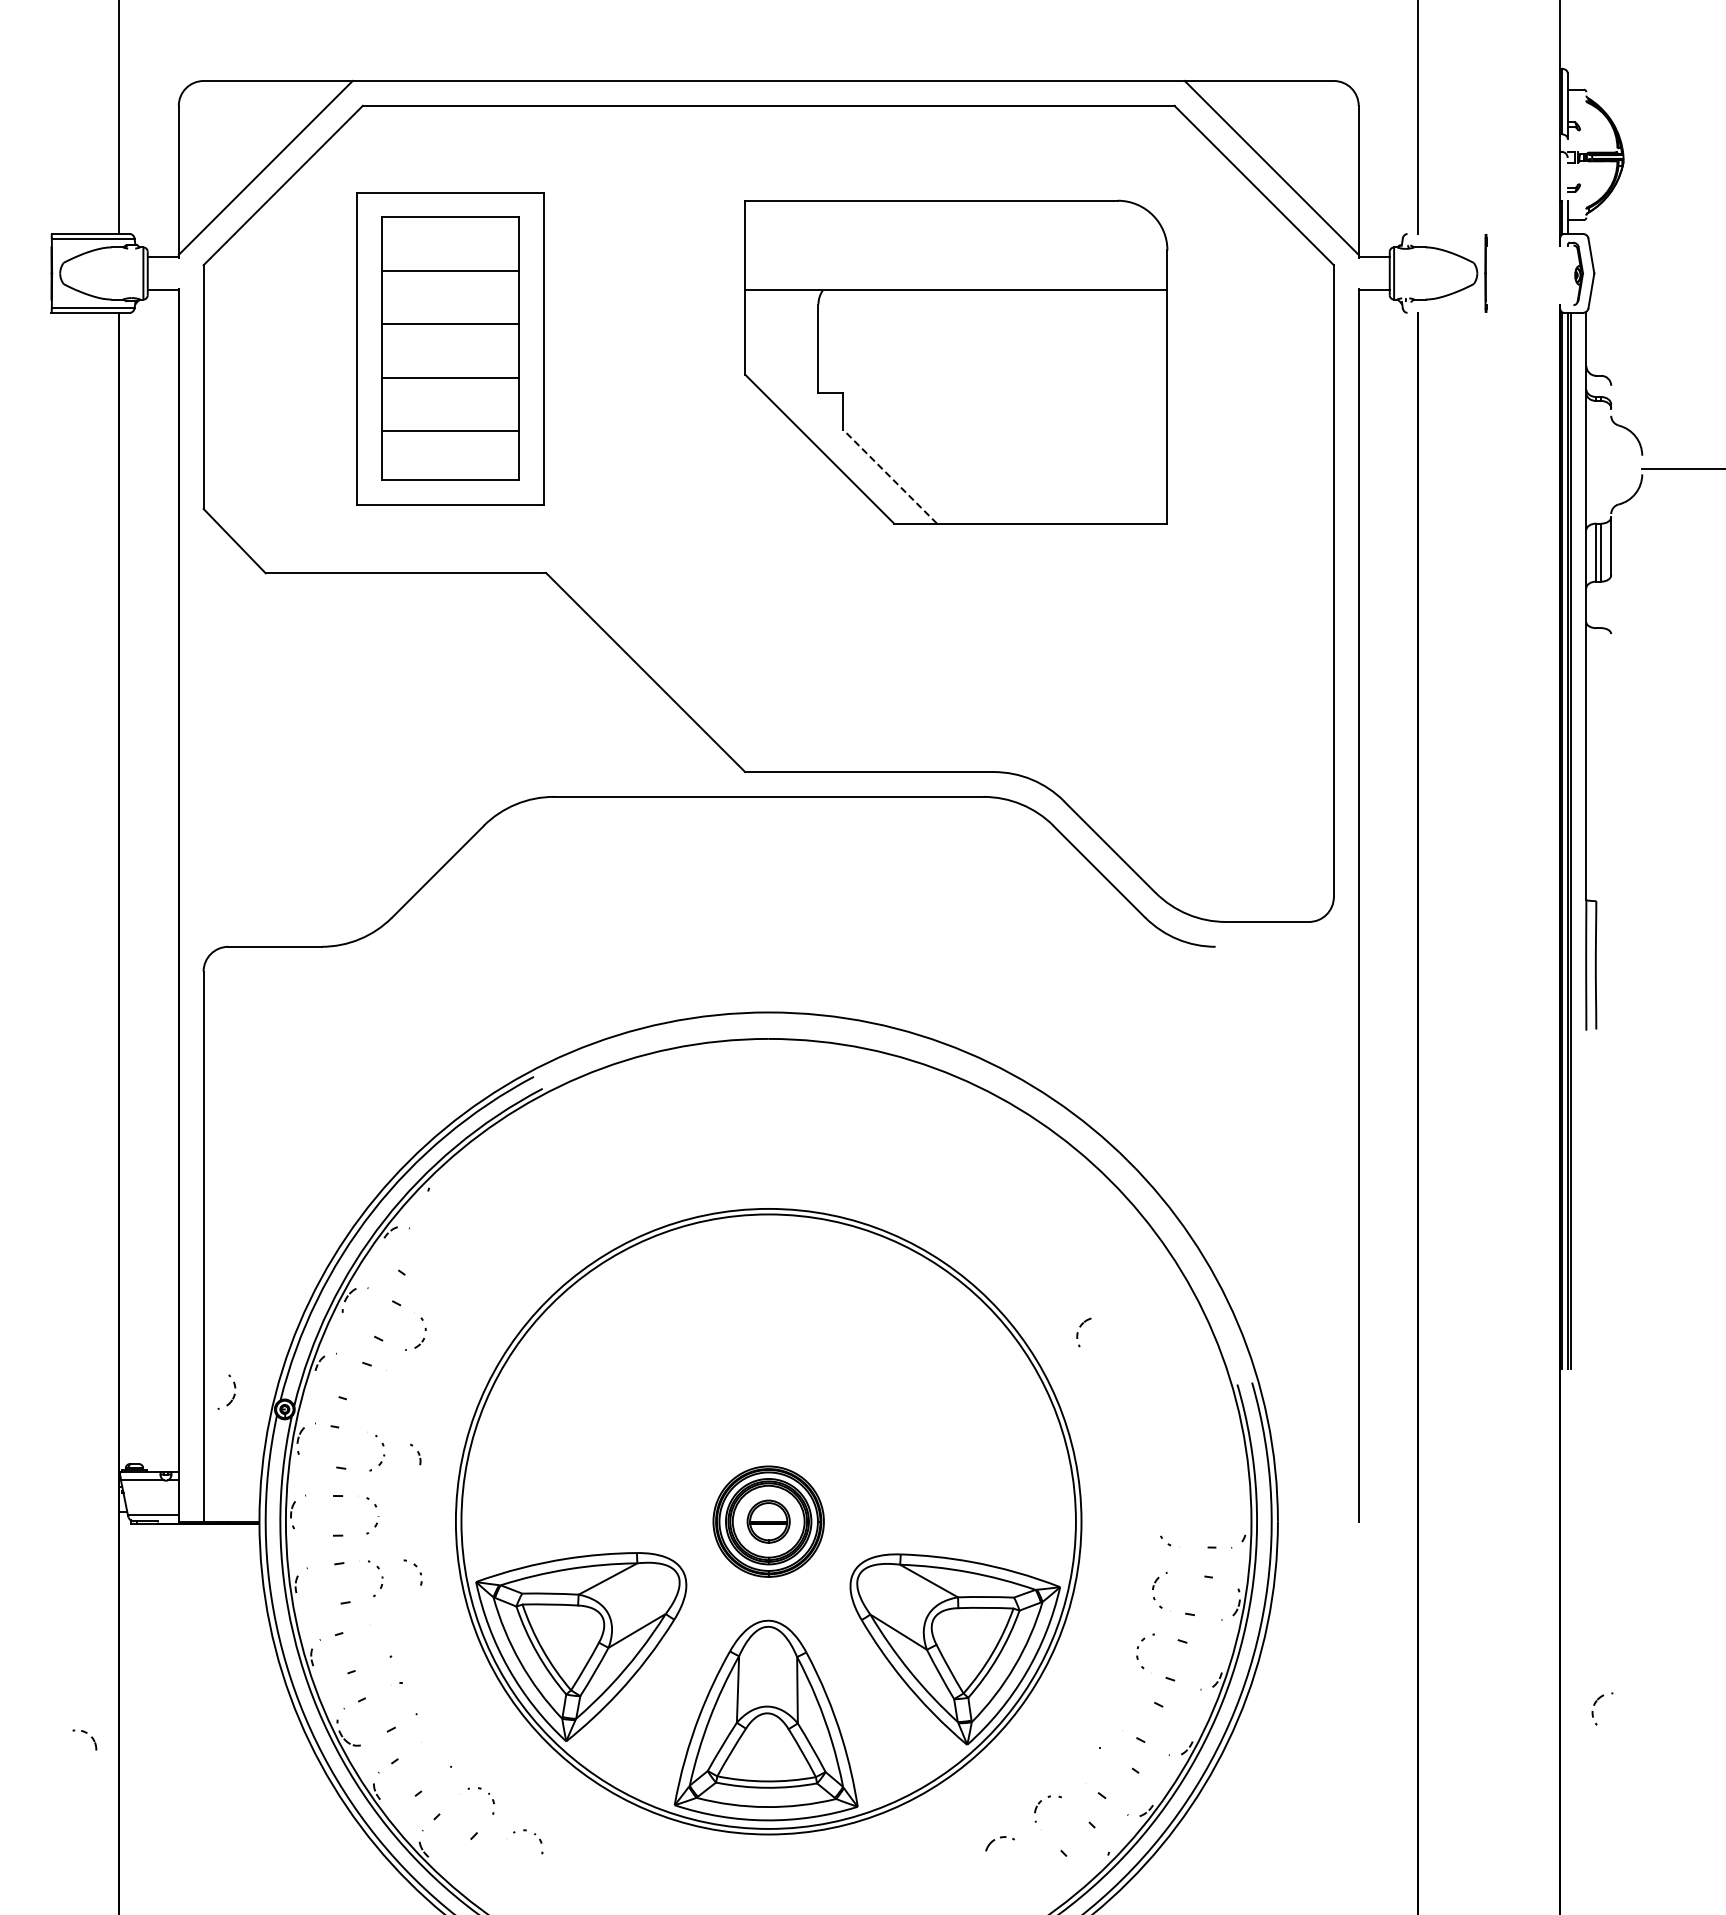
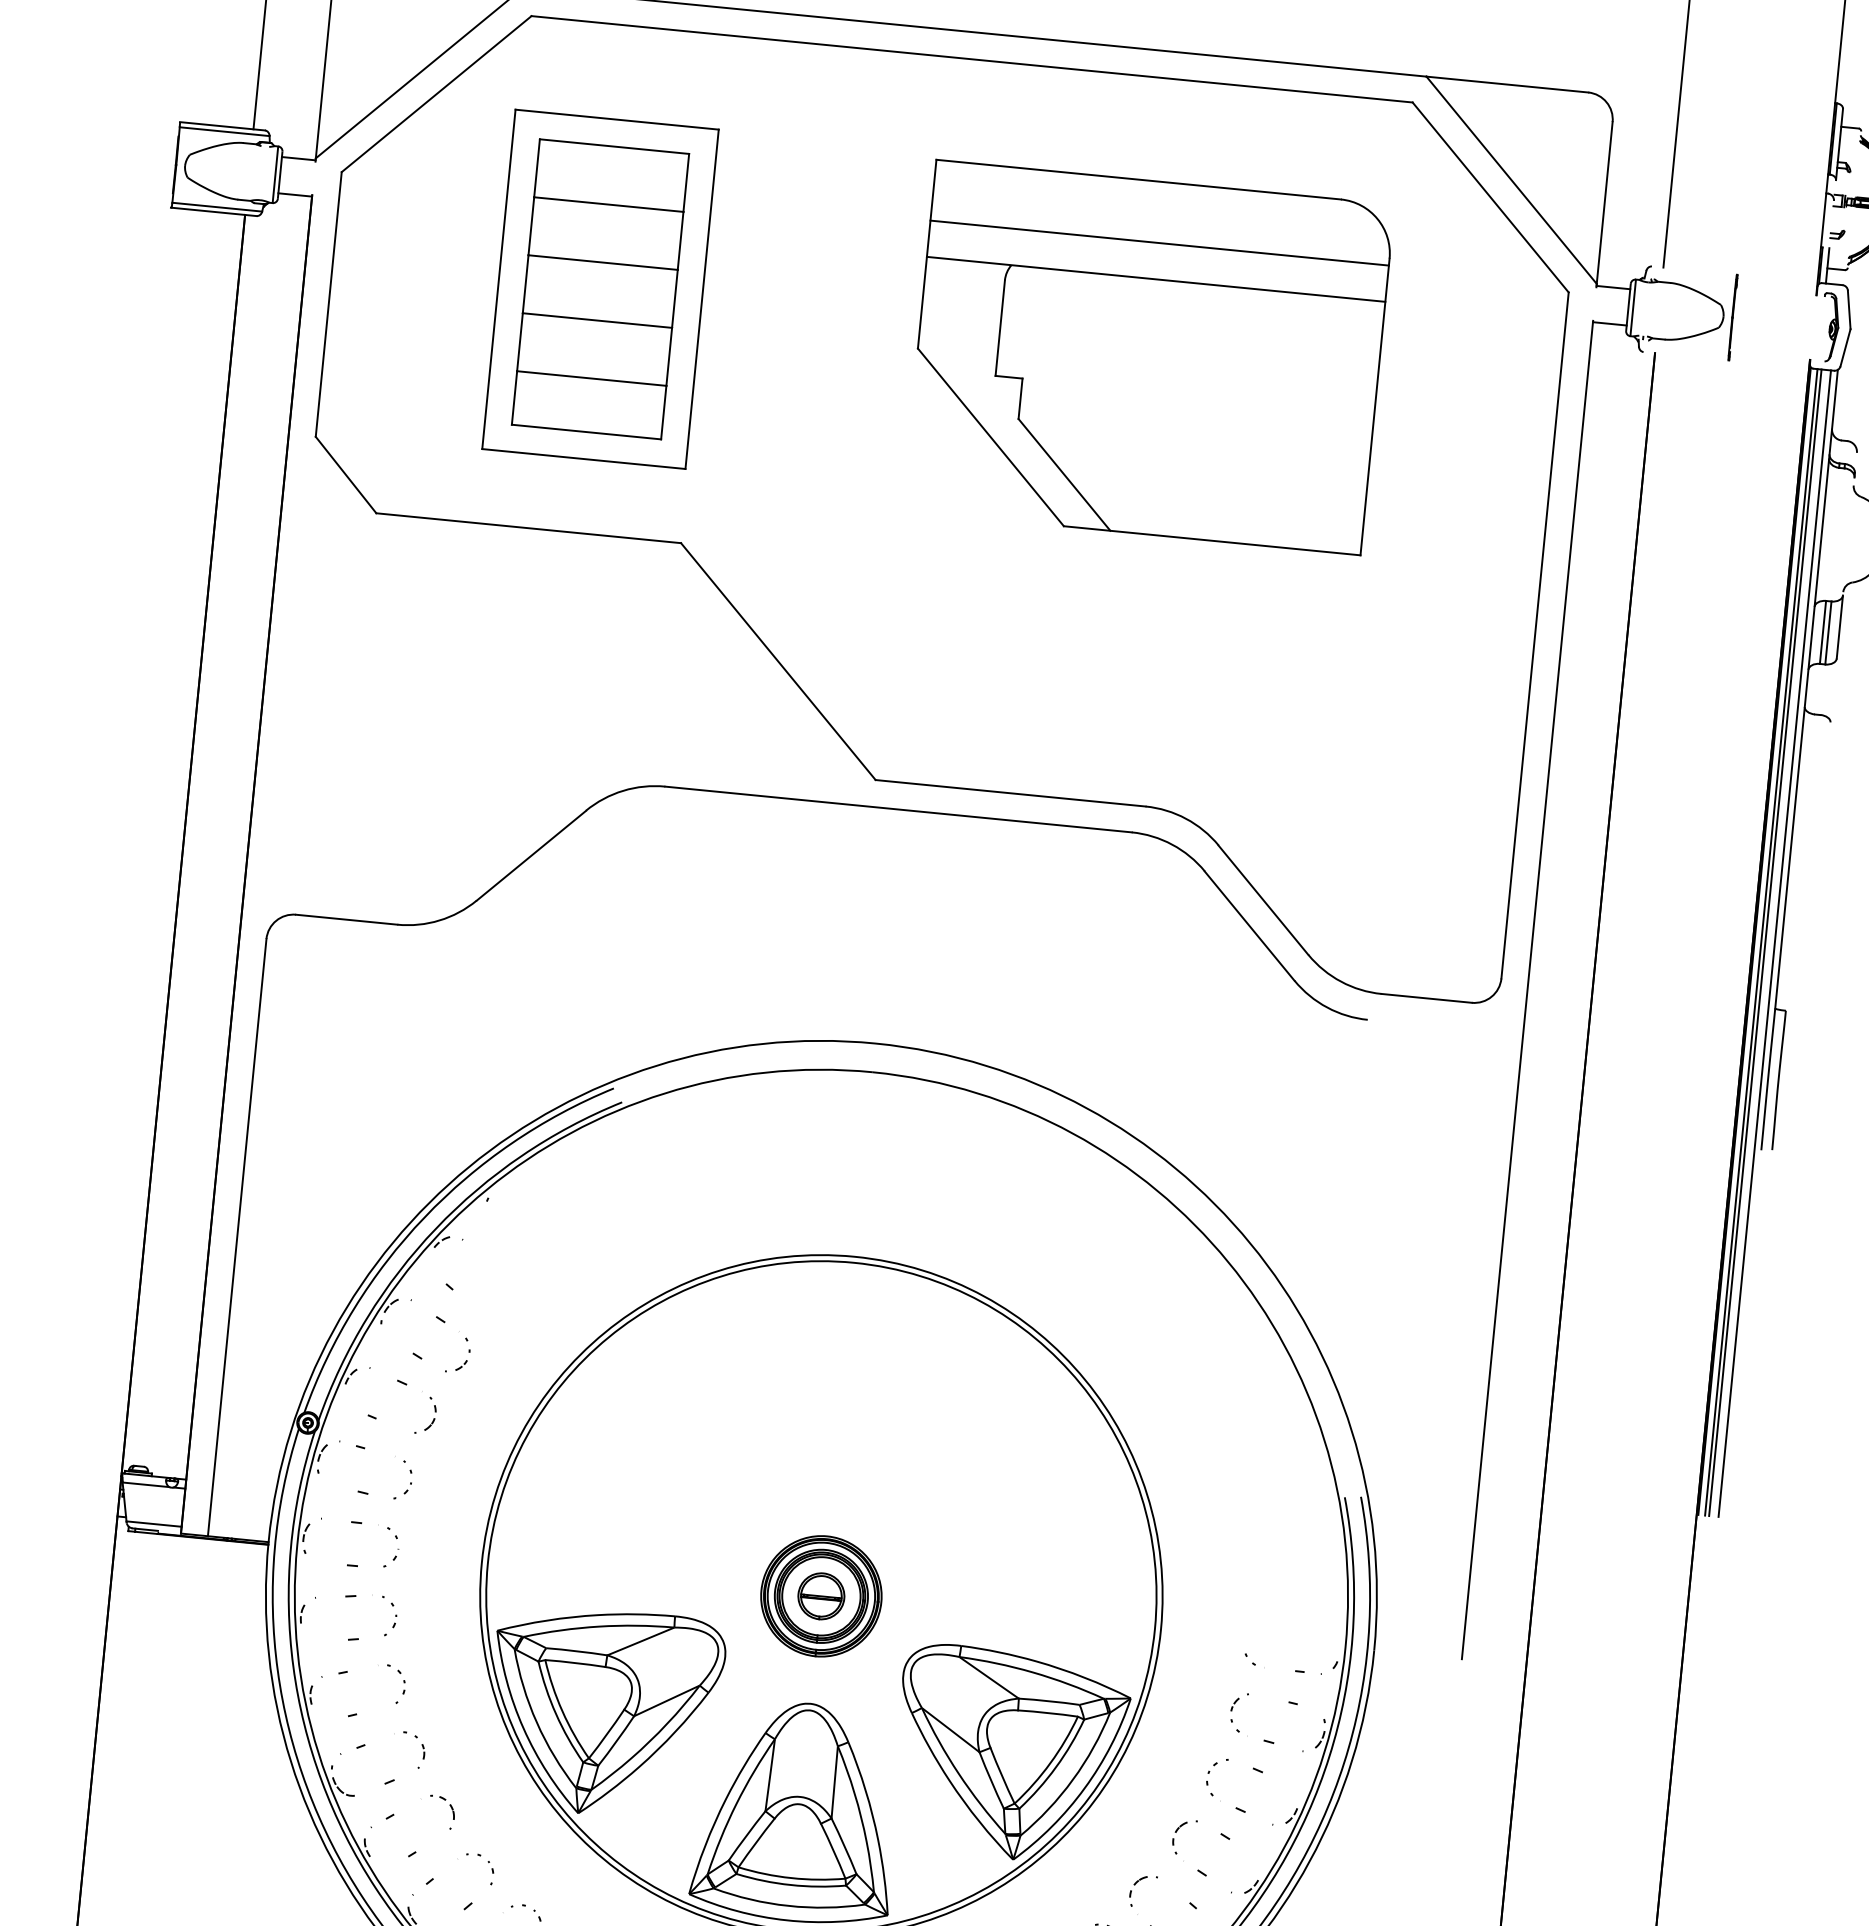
line: (956, 256) -> (1159, 242), added
line: (889, 476) -> (1063, 474), dashed -> solid
line: (1580, 840) -> (1775, 943), added
part: (1083, 1332) -> (1137, 1891), moved
part: (233, 1394) -> (433, 1418), moved
part: (415, 1454) -> (419, 1747), moved
part: (416, 1567) -> (400, 1674), moved
part: (1595, 1704) -> (1177, 1831), moved
part: (85, 1733) -> (443, 1800), moved

